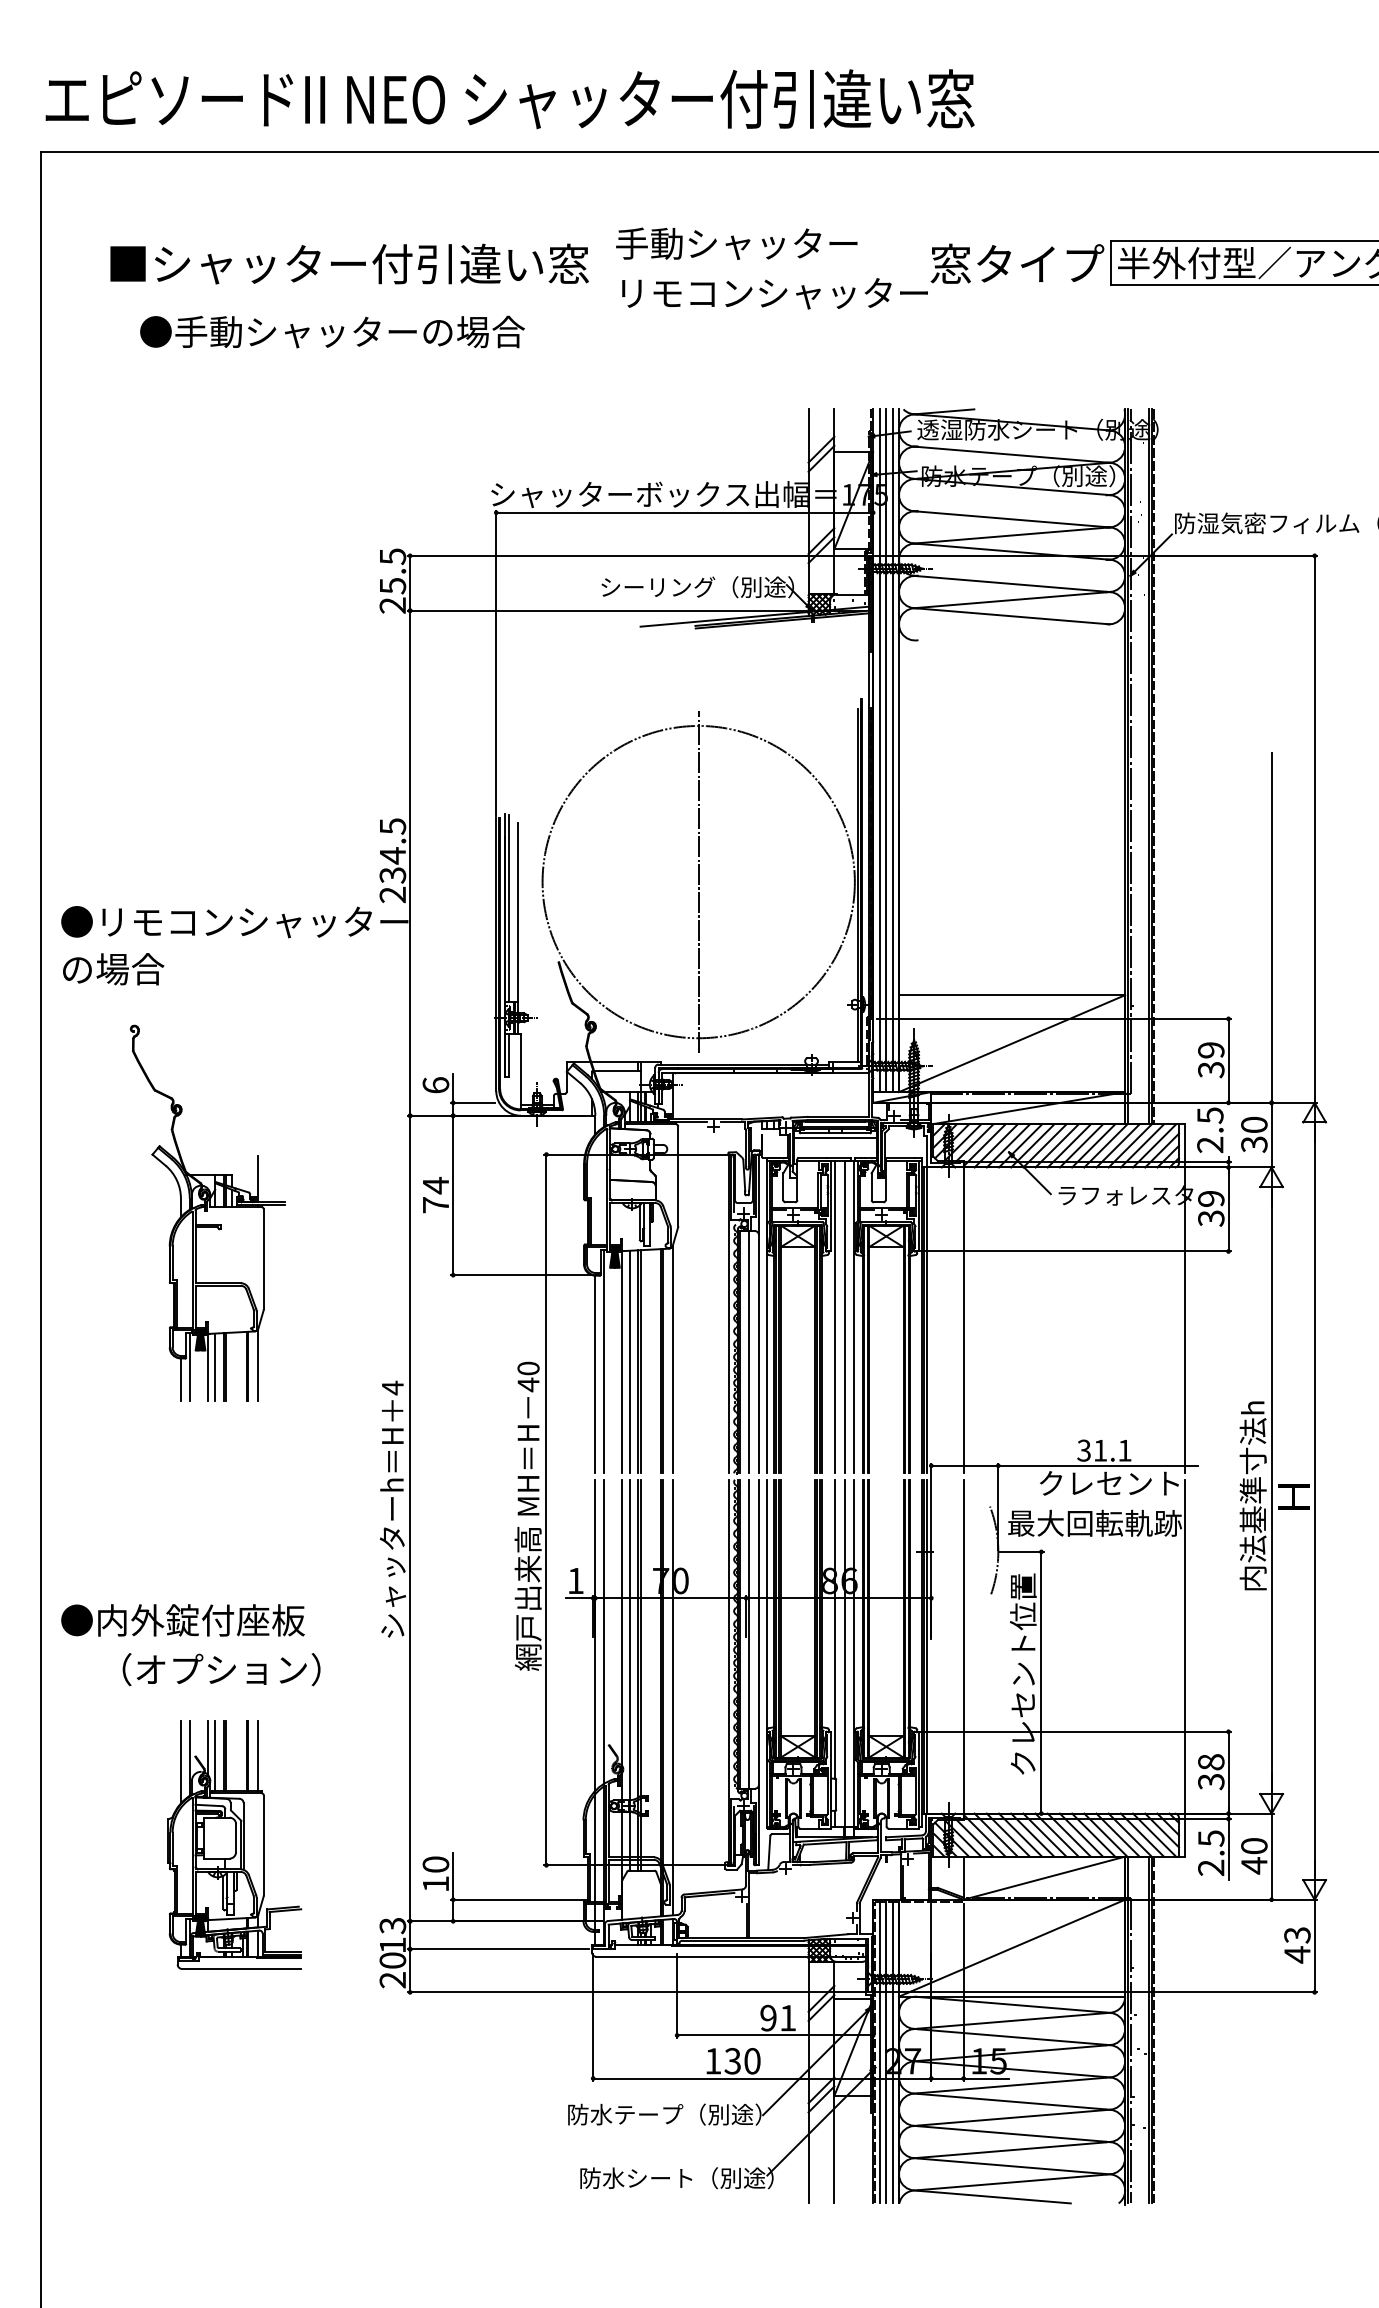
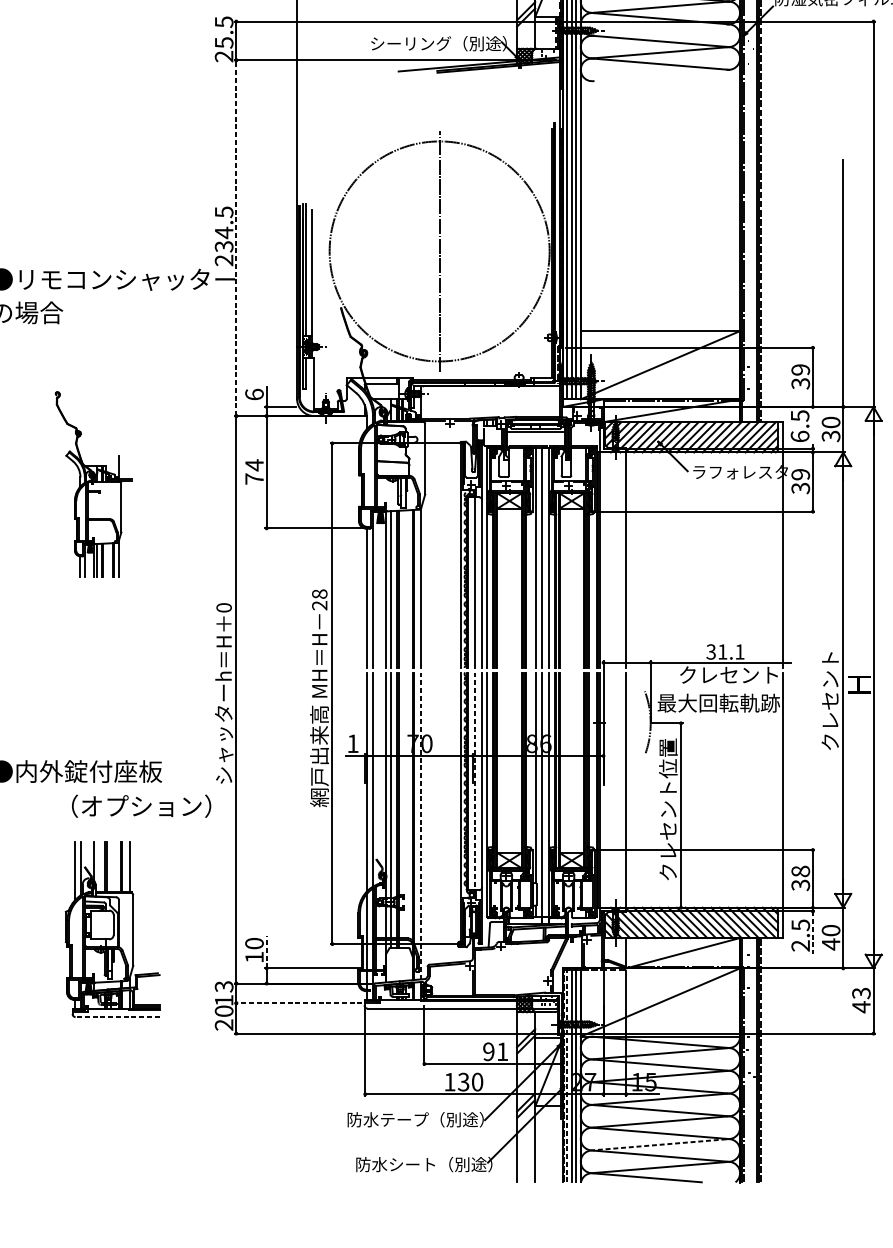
line: (410, 863) -> (236, 238), solid -> dashed
text: (1210, 1144) -> (800, 436), 2.5 -> 6.5
part: (207, 1212) -> (93, 484), size x0.7
text: (528, 1376) -> (319, 599), 40 -> 28
text: (392, 1387) -> (223, 607), 4 -> 0
text: (1252, 1495) -> (829, 683), 内法基準寸法h -> クレセント
line: (748, 1634) -> (474, 781), solid -> dashed
text: (221, 1669) -> (141, 806), moved
line: (672, 1697) -> (421, 825), solid -> dashed
line: (215, 1755) -> (99, 866), removed
line: (1228, 1849) -> (812, 932), solid -> dashed
line: (453, 1876) -> (266, 952), solid -> dashed
line: (497, 1949) -> (297, 1003), solid -> dashed
line: (241, 1968) -> (117, 1016), solid -> dashed
line: (879, 2051) -> (567, 1075), solid -> dashed
line: (1012, 2150) -> (660, 1145), solid -> dashed

